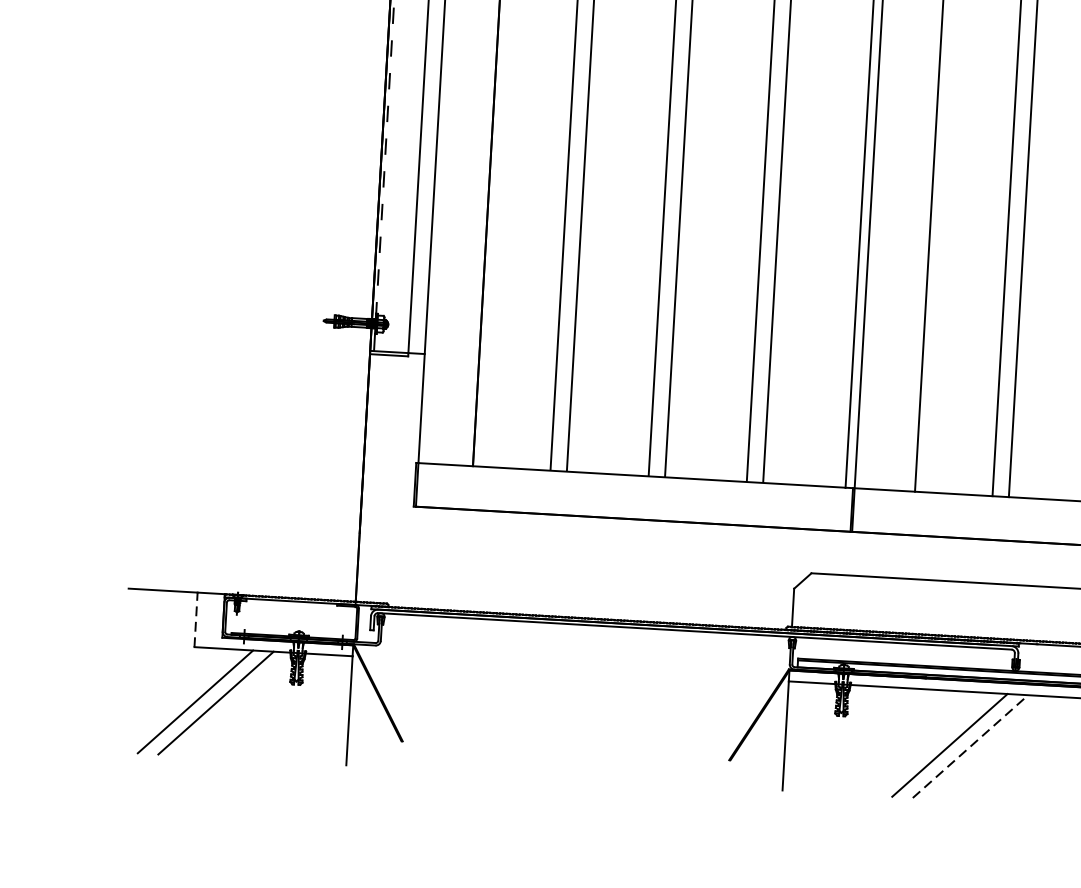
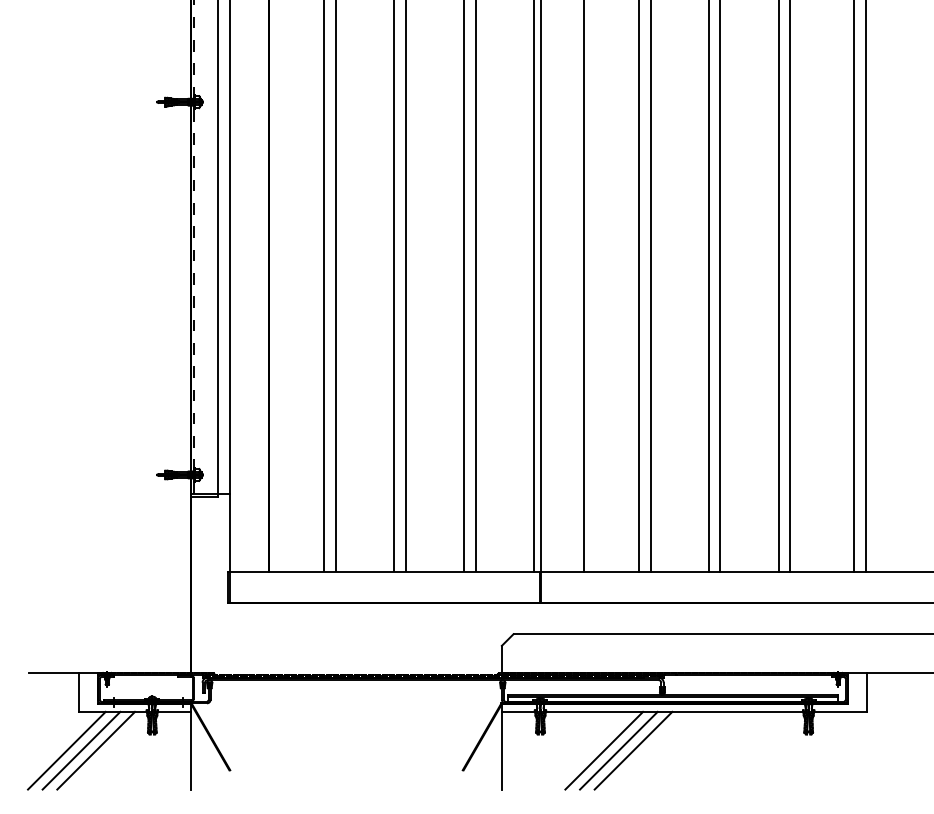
line: (196, 618) -> (78, 691), dashed -> solid
line: (174, 700) -> (66, 750), added
line: (929, 743) -> (604, 750), added
line: (970, 746) -> (633, 750), dashed -> solid

